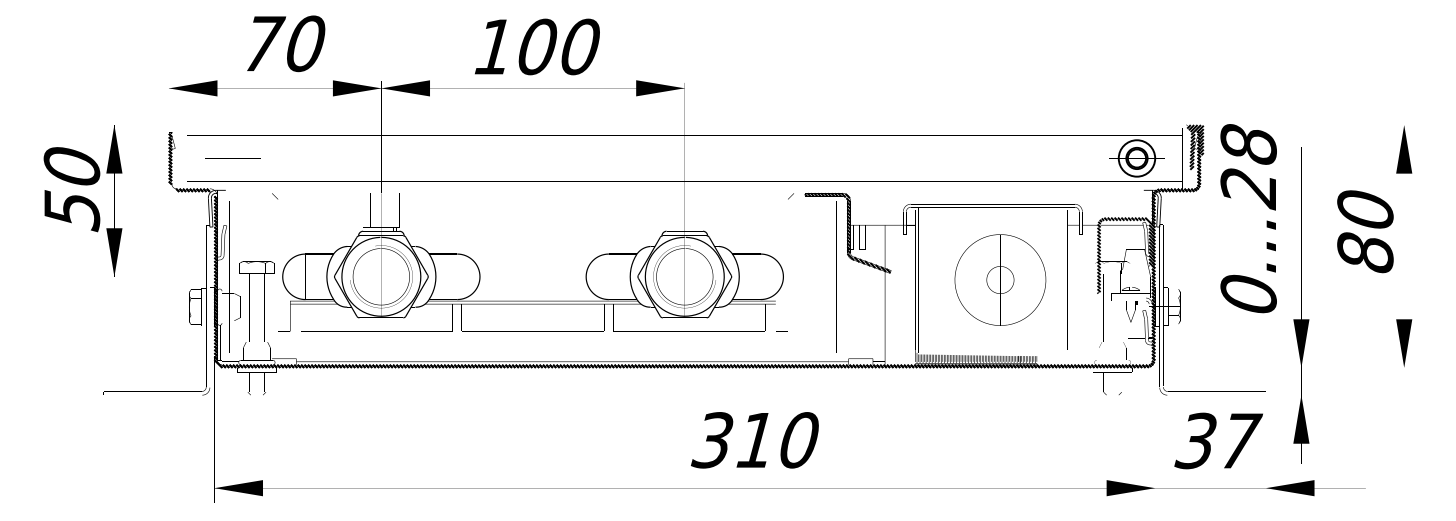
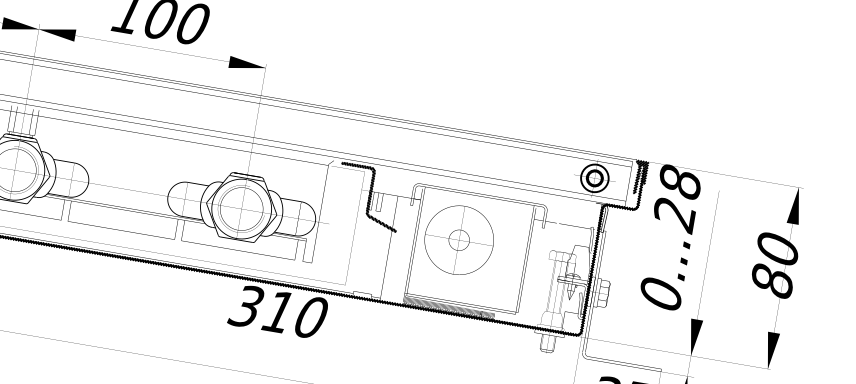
text: (1365, 231) -> (775, 265), moved
hatch: (1124, 255) -> (573, 249), removed
part: (1000, 279) -> (459, 239), moved
text: (754, 440) -> (277, 311), moved

